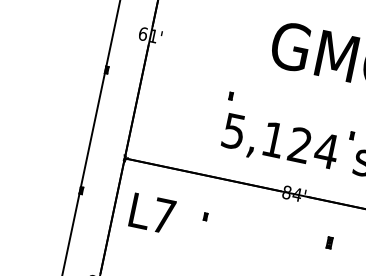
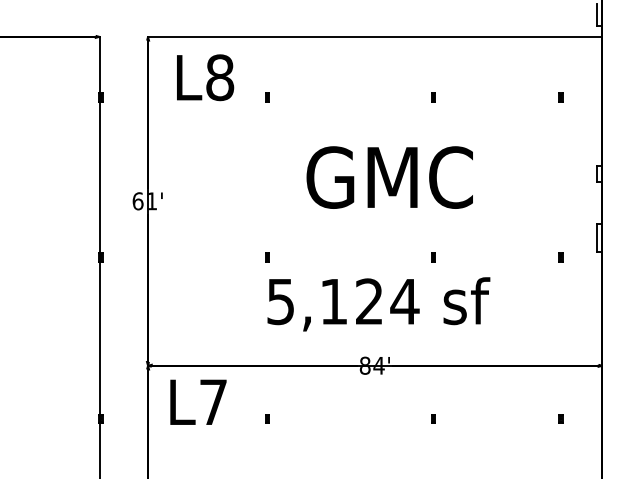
part: (352, 135) -> (433, 257), moved
text: (152, 213) -> (198, 401), moved
part: (329, 242) -> (433, 418), size x0.62

